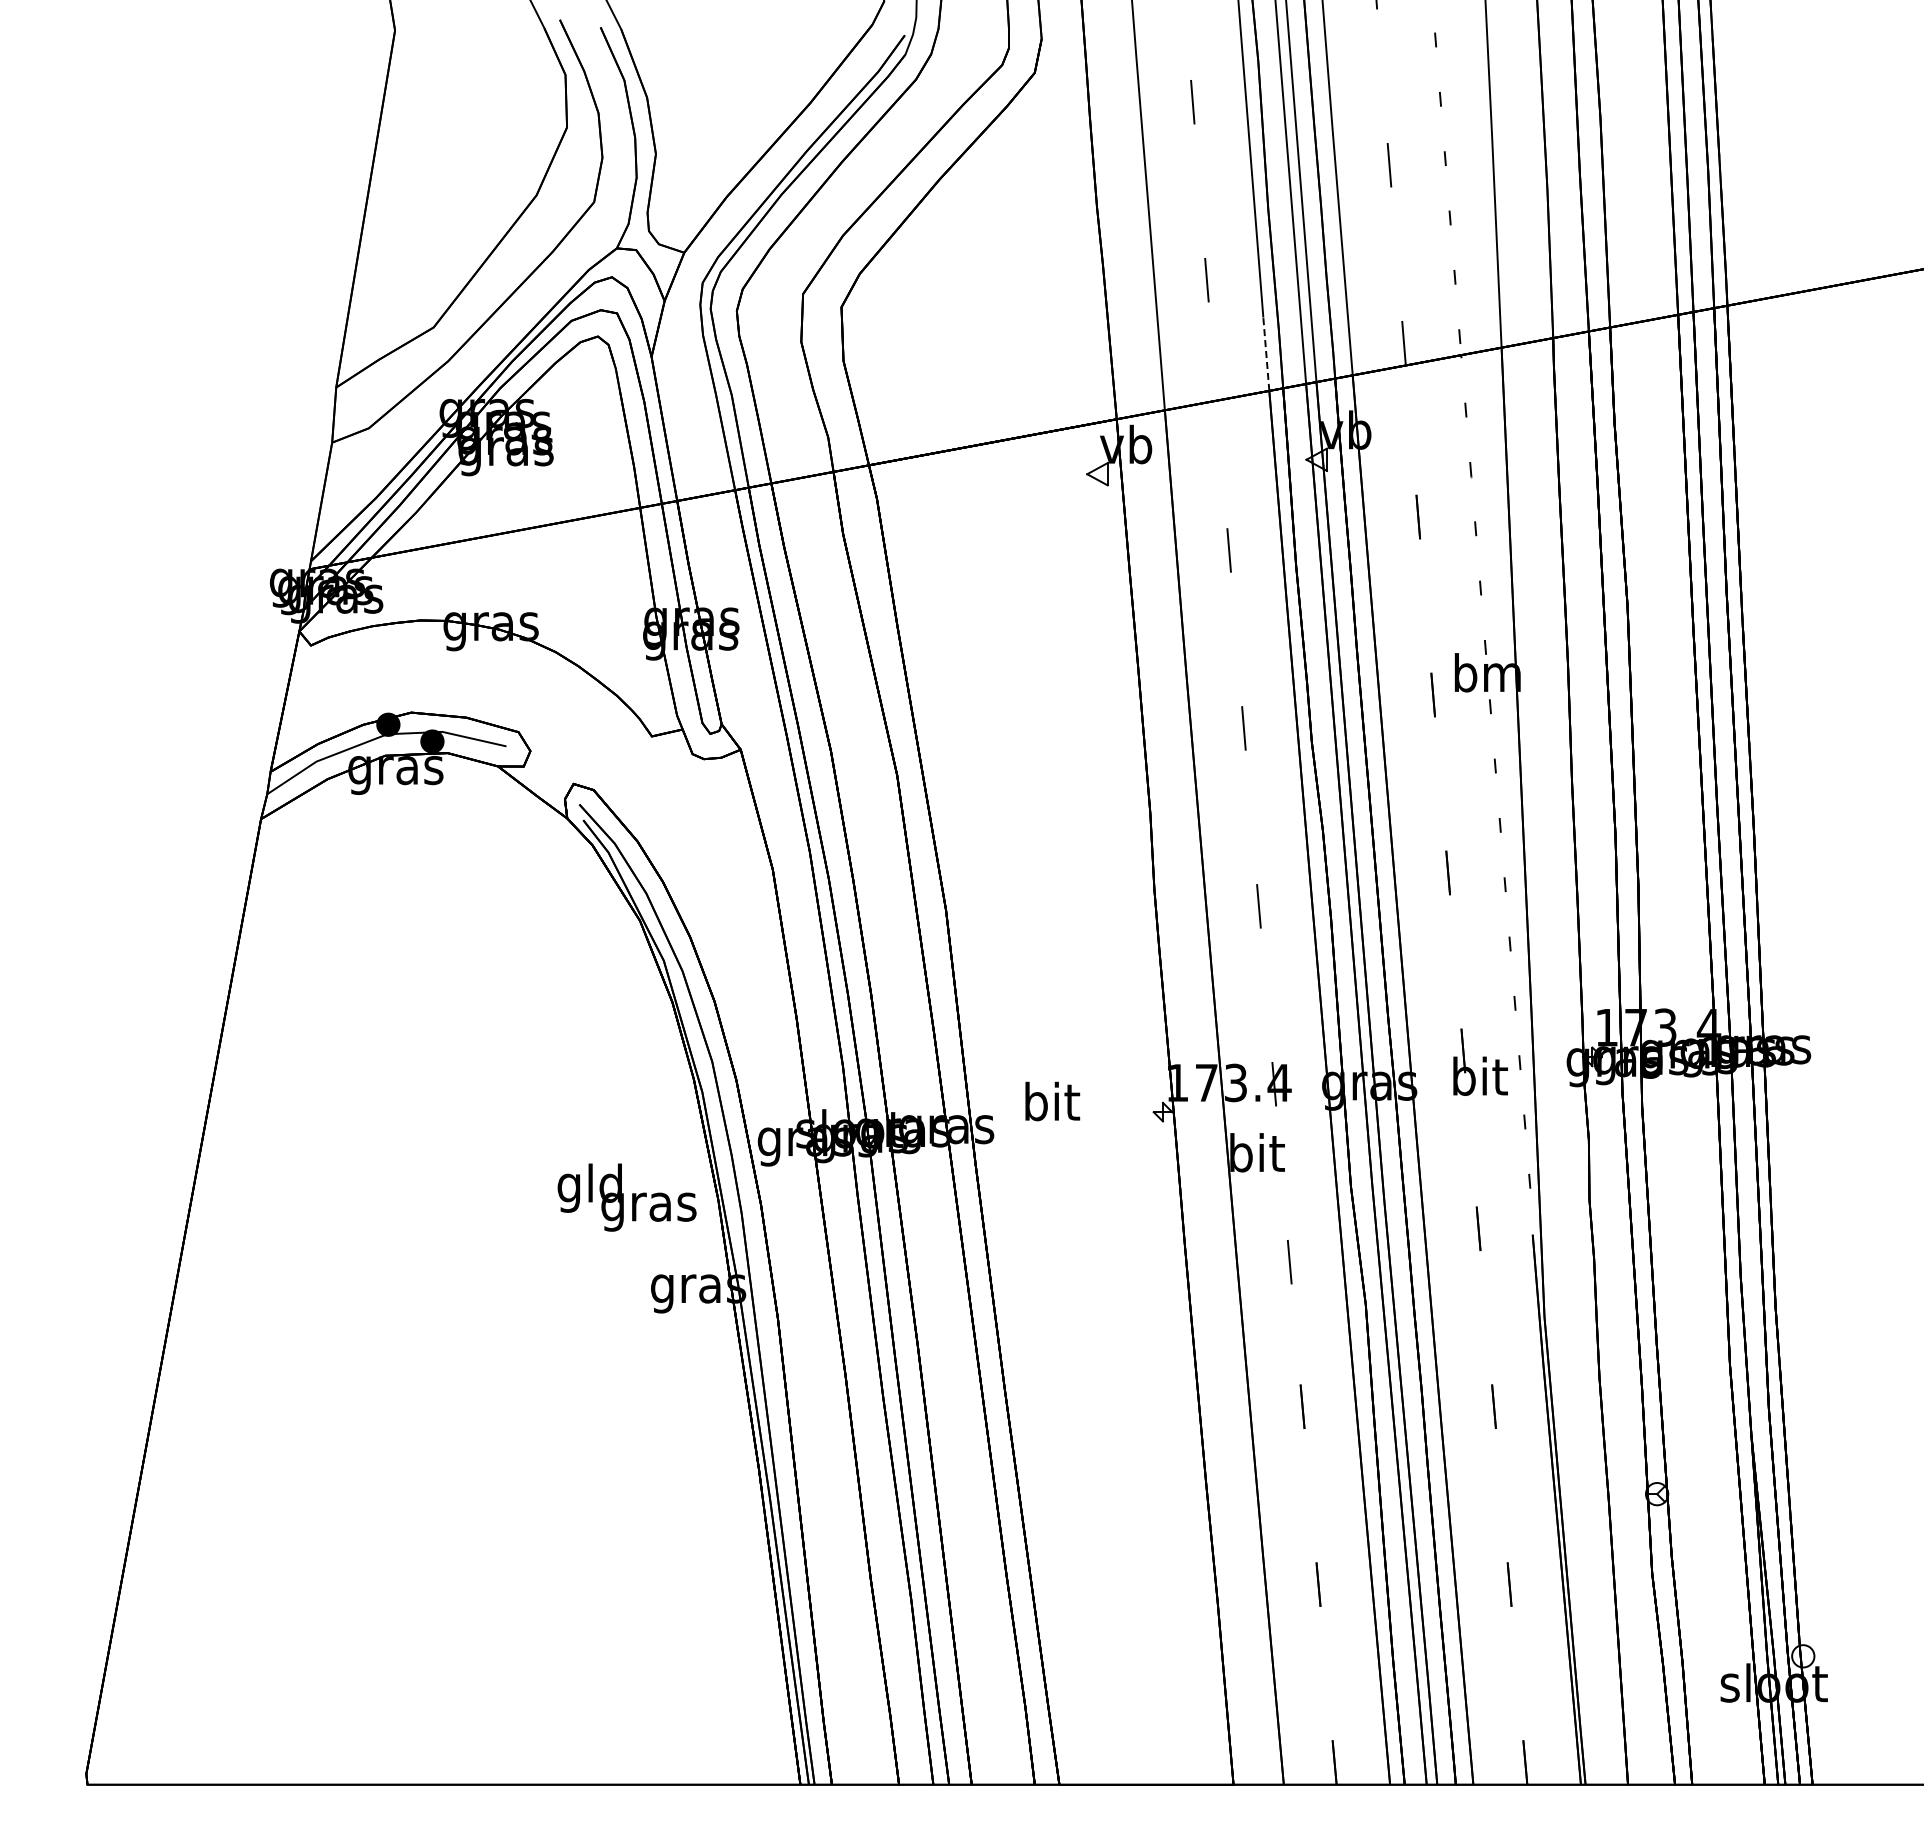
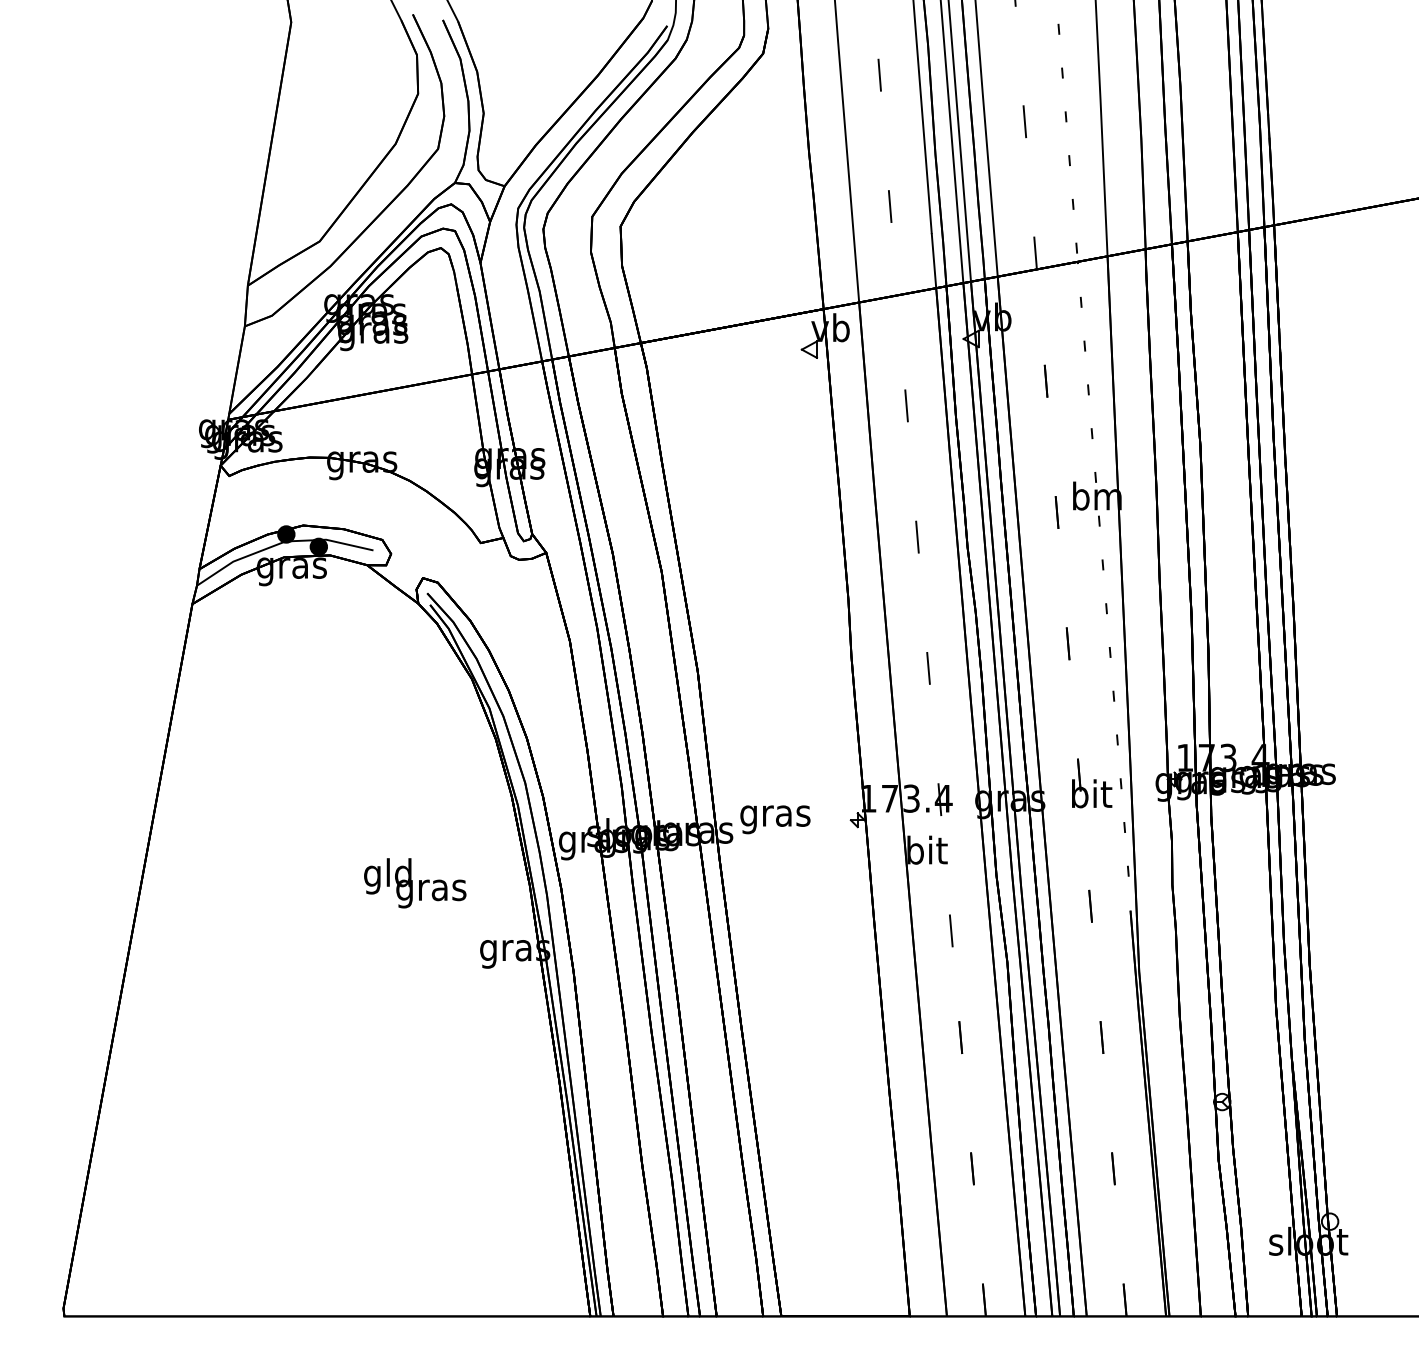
line: (1266, 354) -> (934, 261), dashed -> solid
text: (1050, 1106) -> (774, 816), bit -> gras
text: (626, 1197) -> (414, 883), moved

